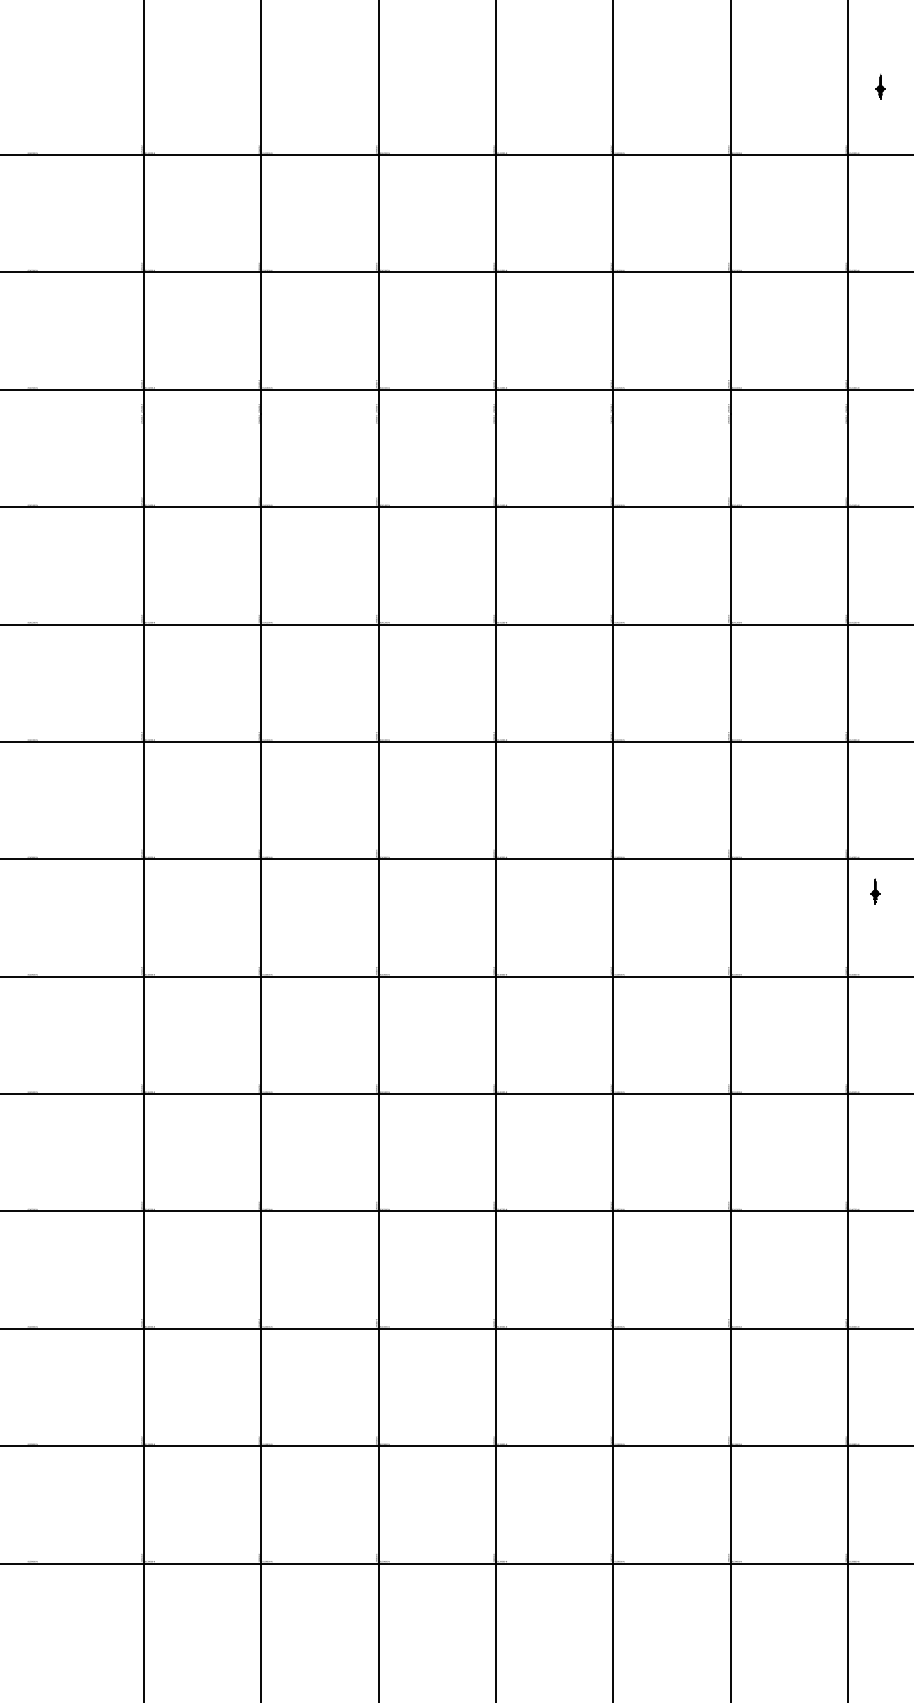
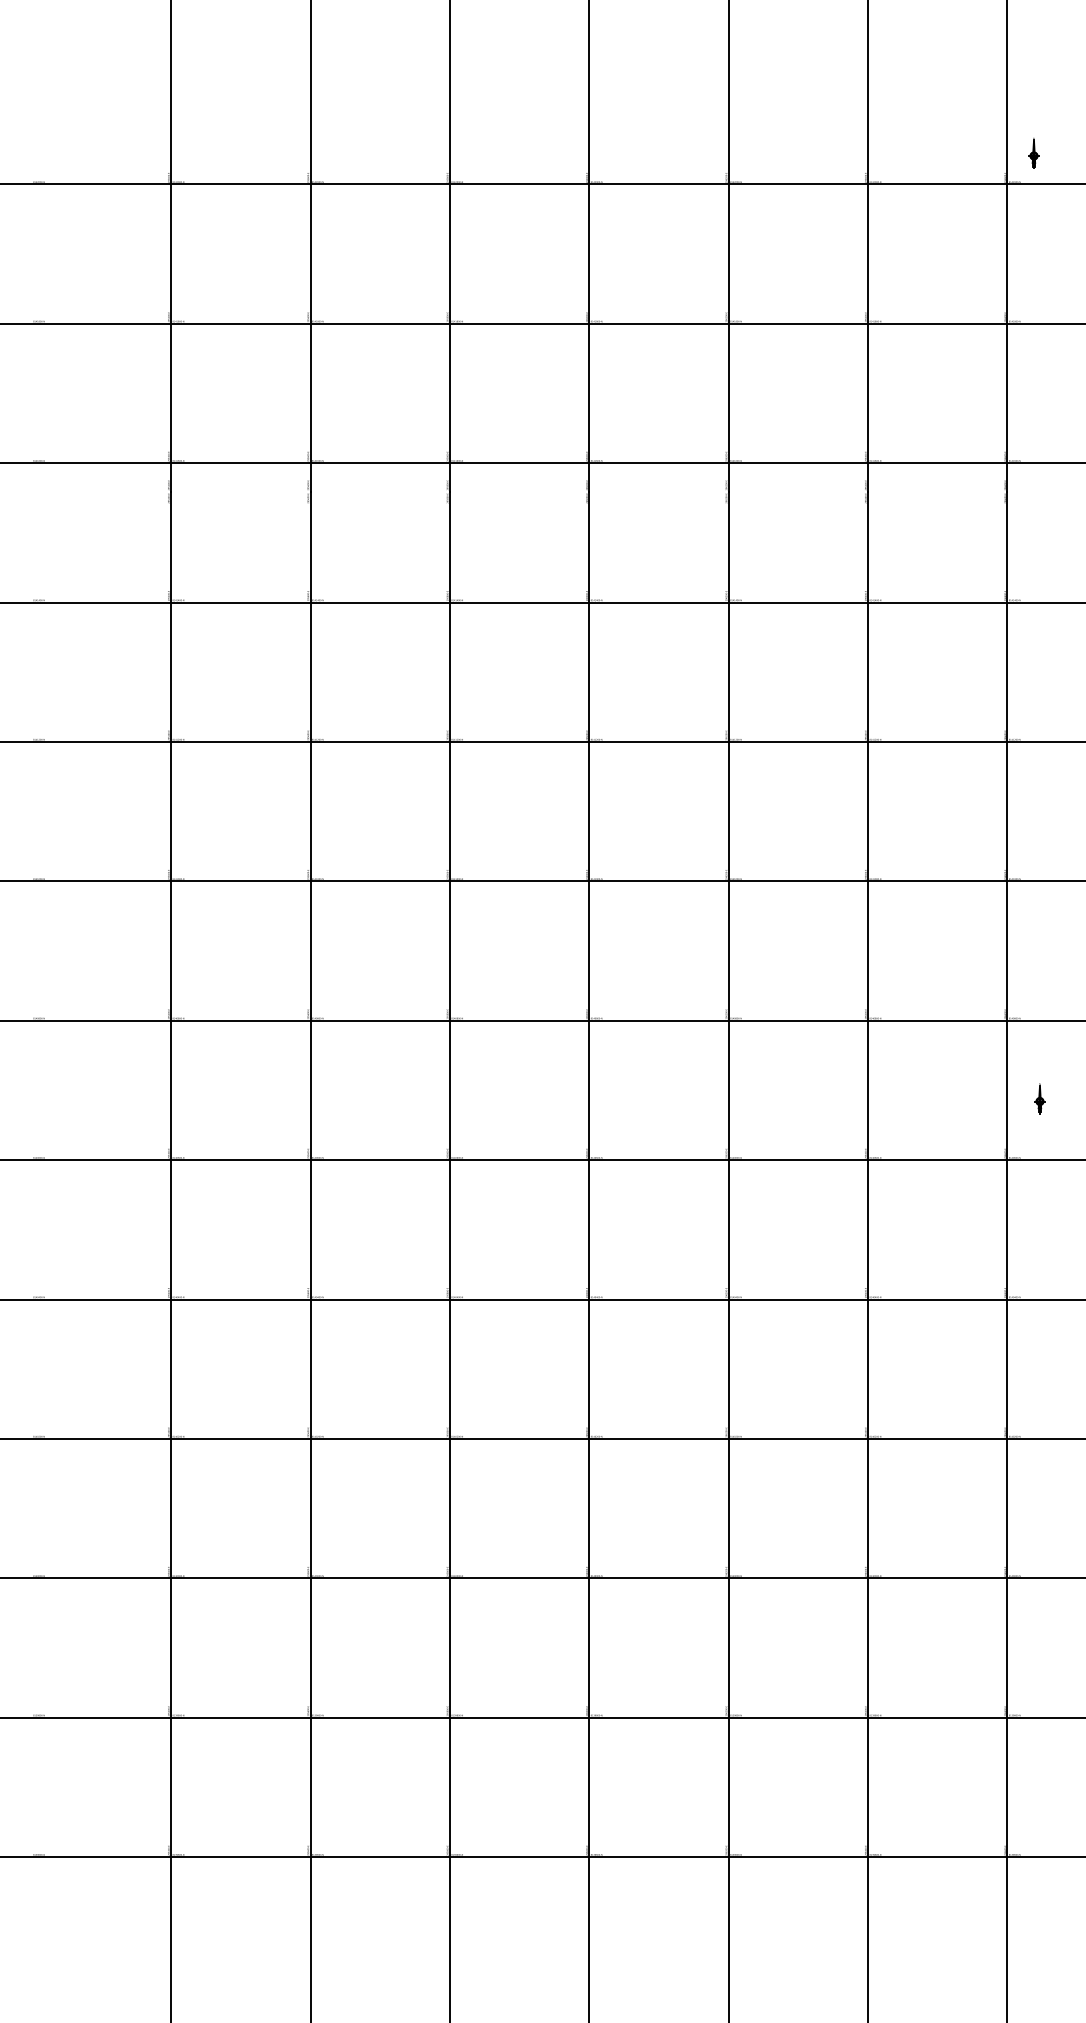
part: (880, 86) -> (1033, 152), moved
part: (875, 891) -> (1039, 1098), moved

